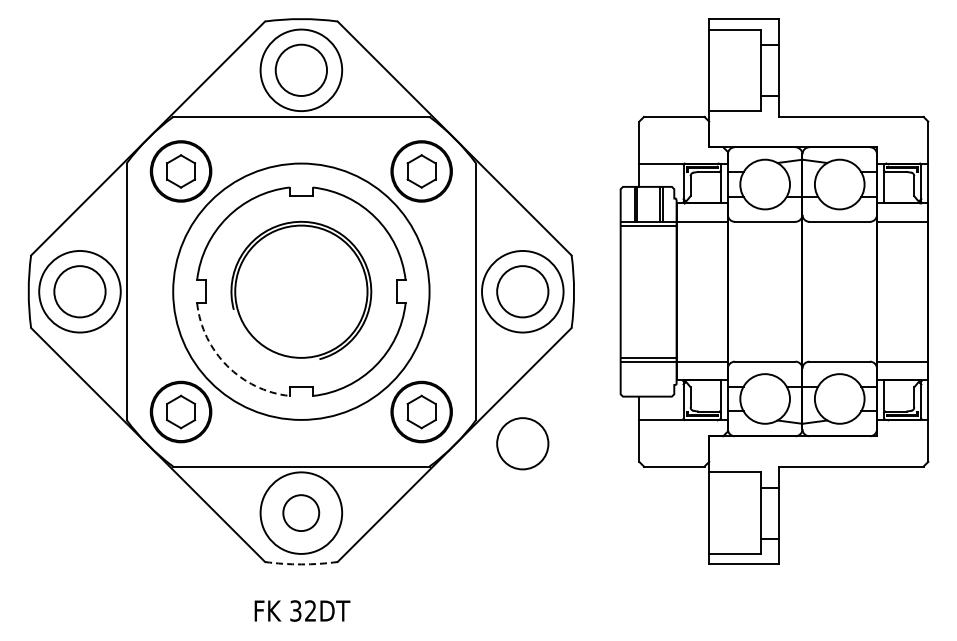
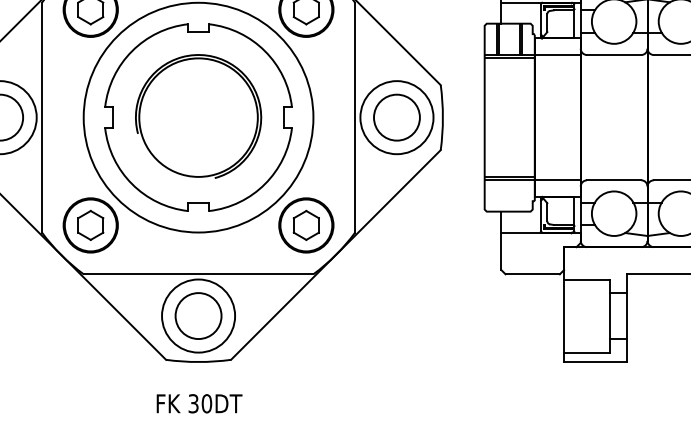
arc: (227, 365) -> (132, 183), dashed -> solid
circle: (522, 443) -> (396, 253), removed
circle: (300, 512) -> (197, 315), size x1.43
arc: (301, 564) -> (198, 362), dashed -> solid
text: (310, 610) -> (206, 403), 32DT -> 30DT

